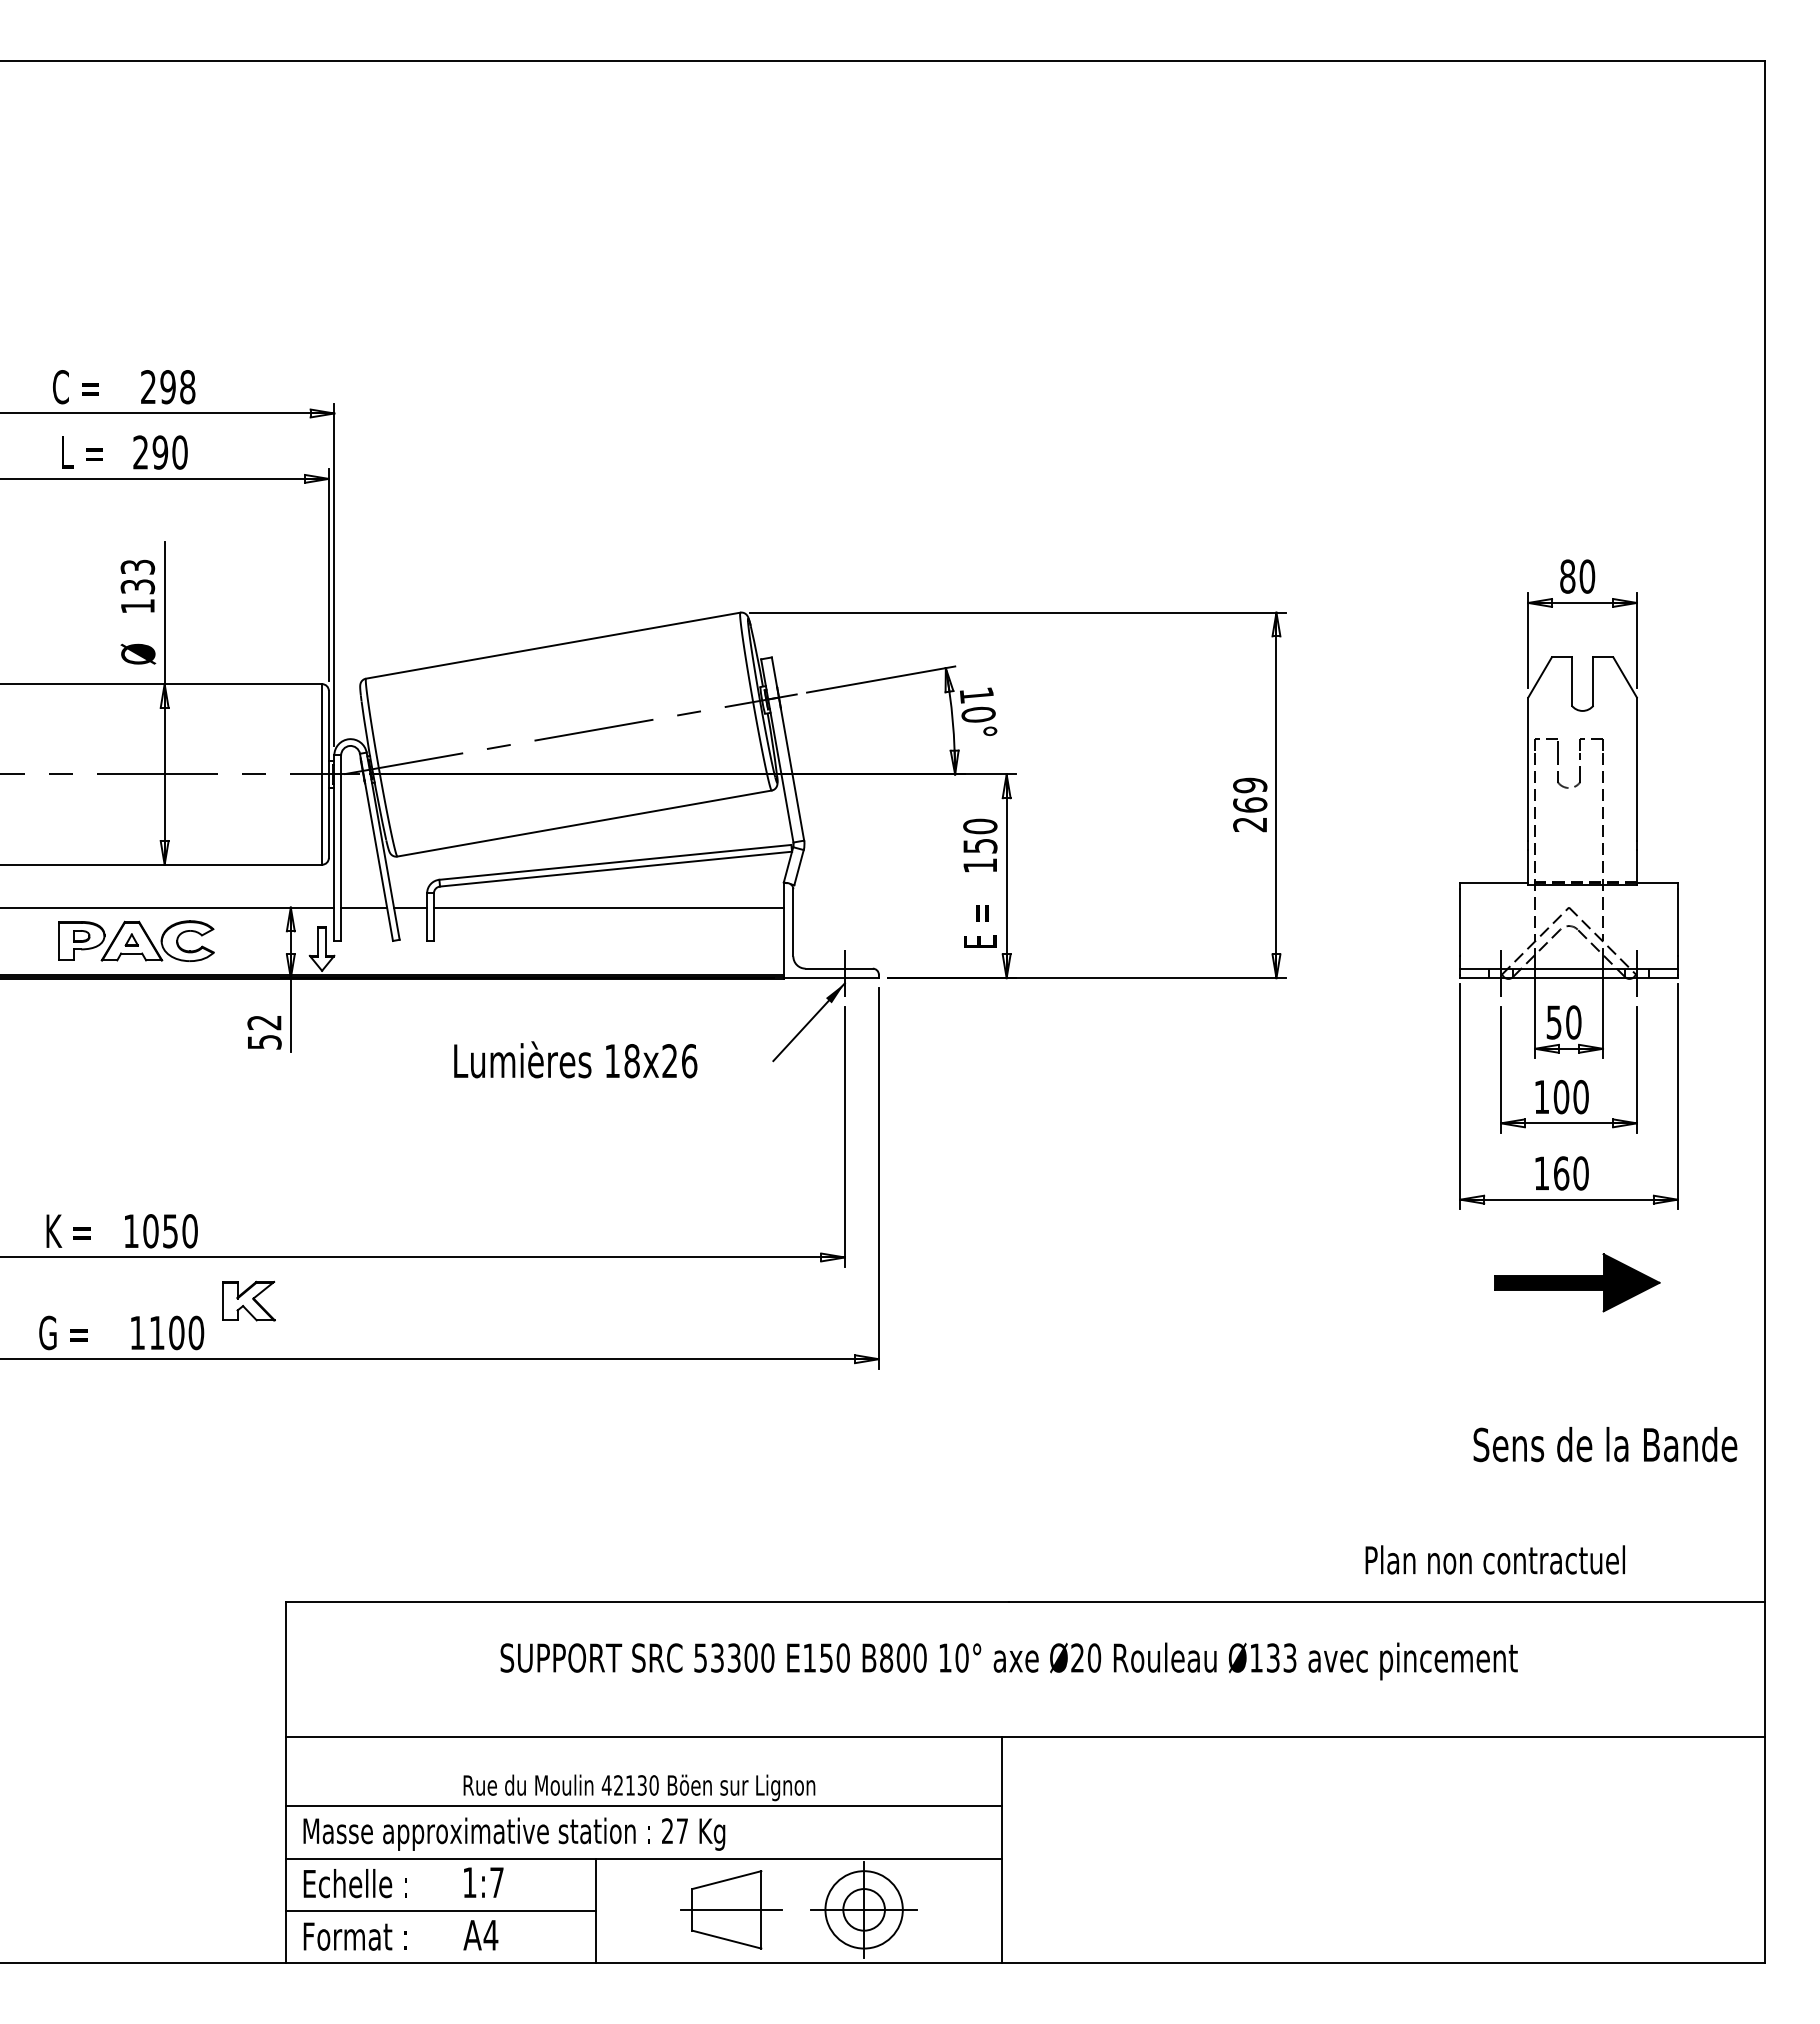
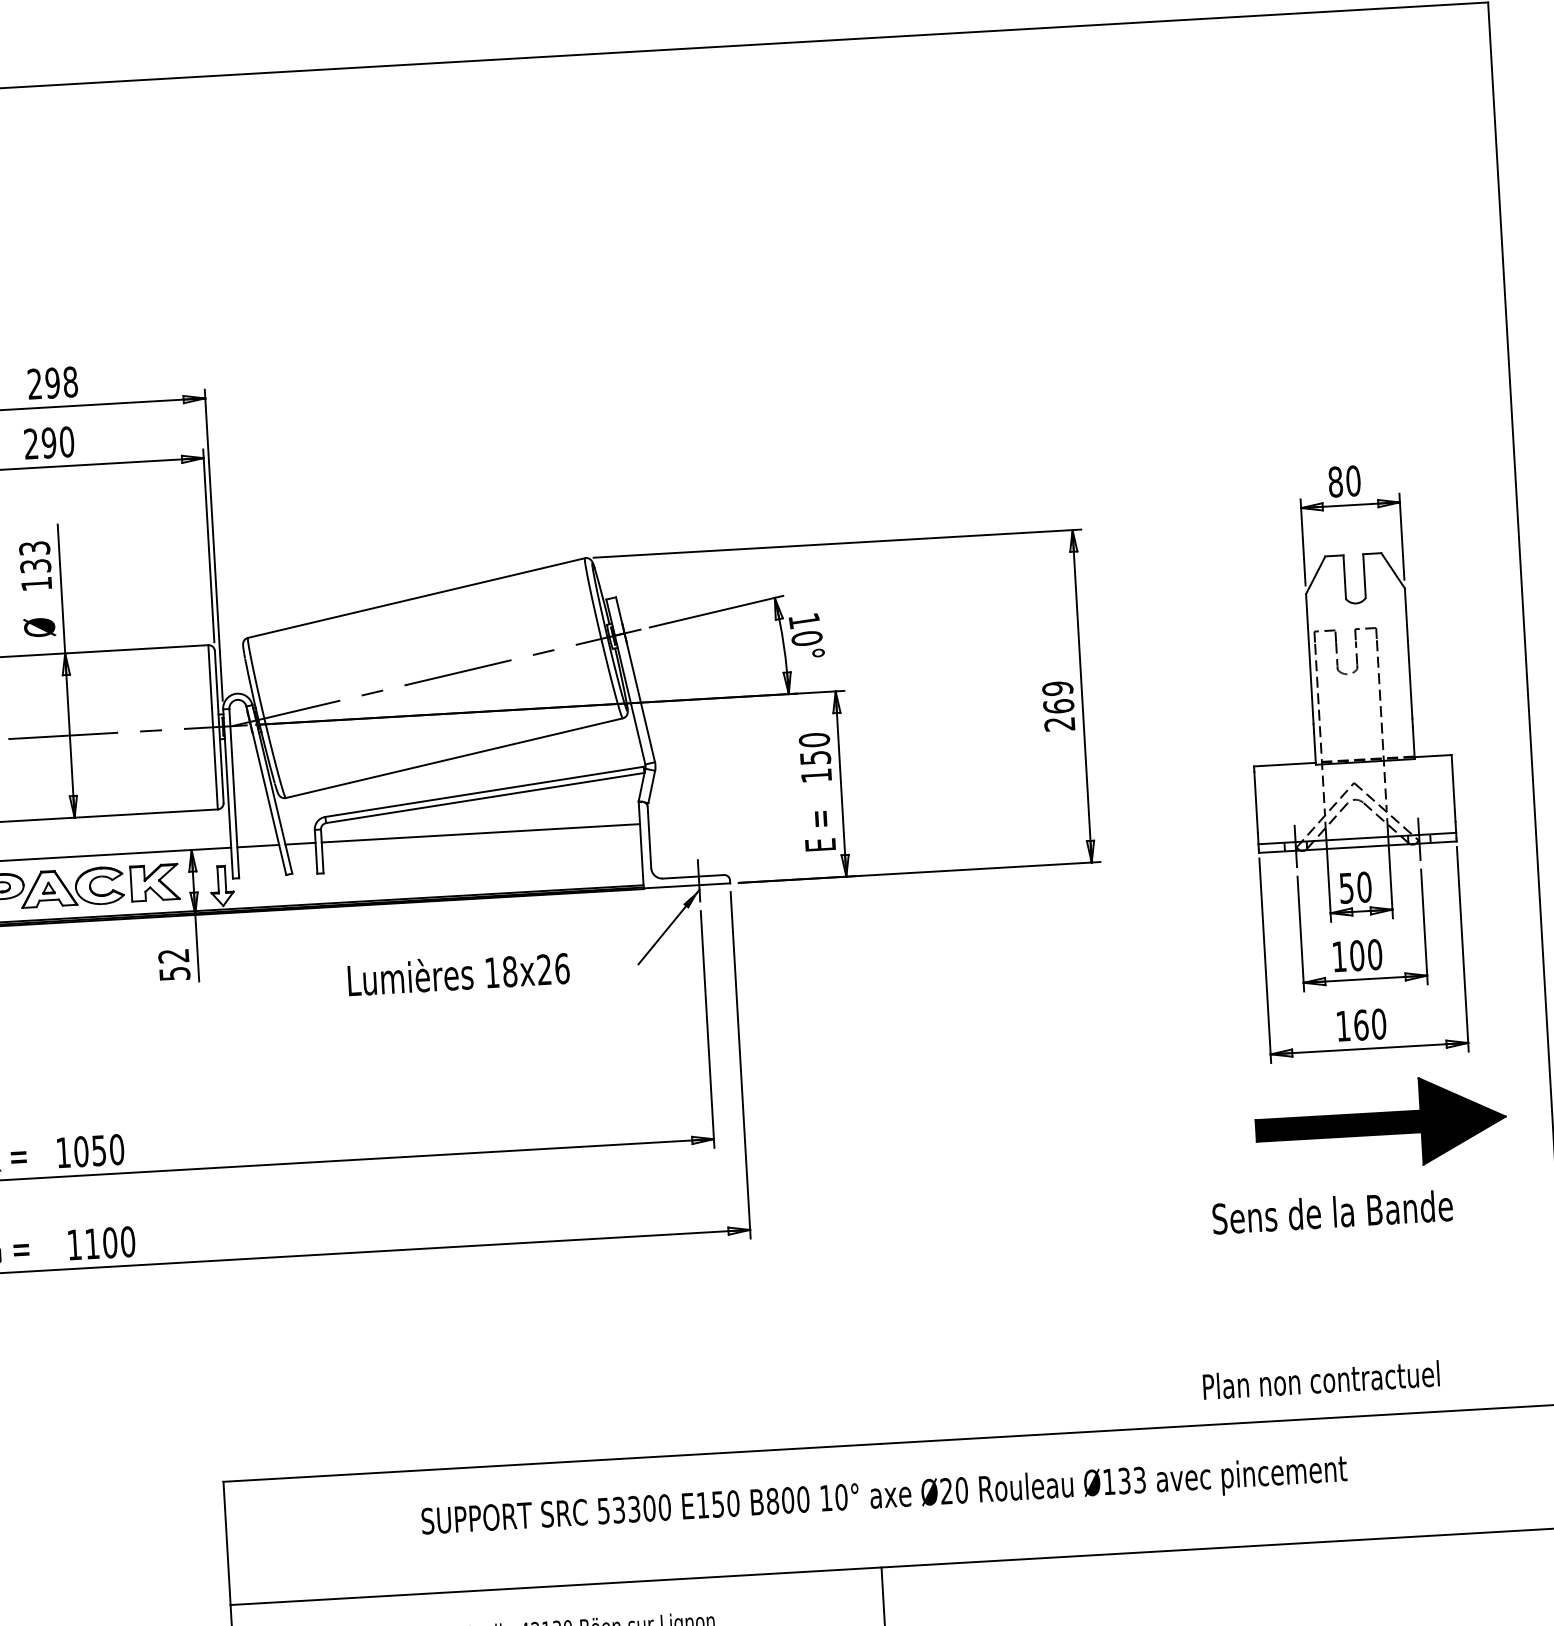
part: (1577, 1282) -> (1381, 1123), size x1.67
part: (248, 1300) -> (154, 882), moved
text: (1605, 1444) -> (1332, 1212), moved

